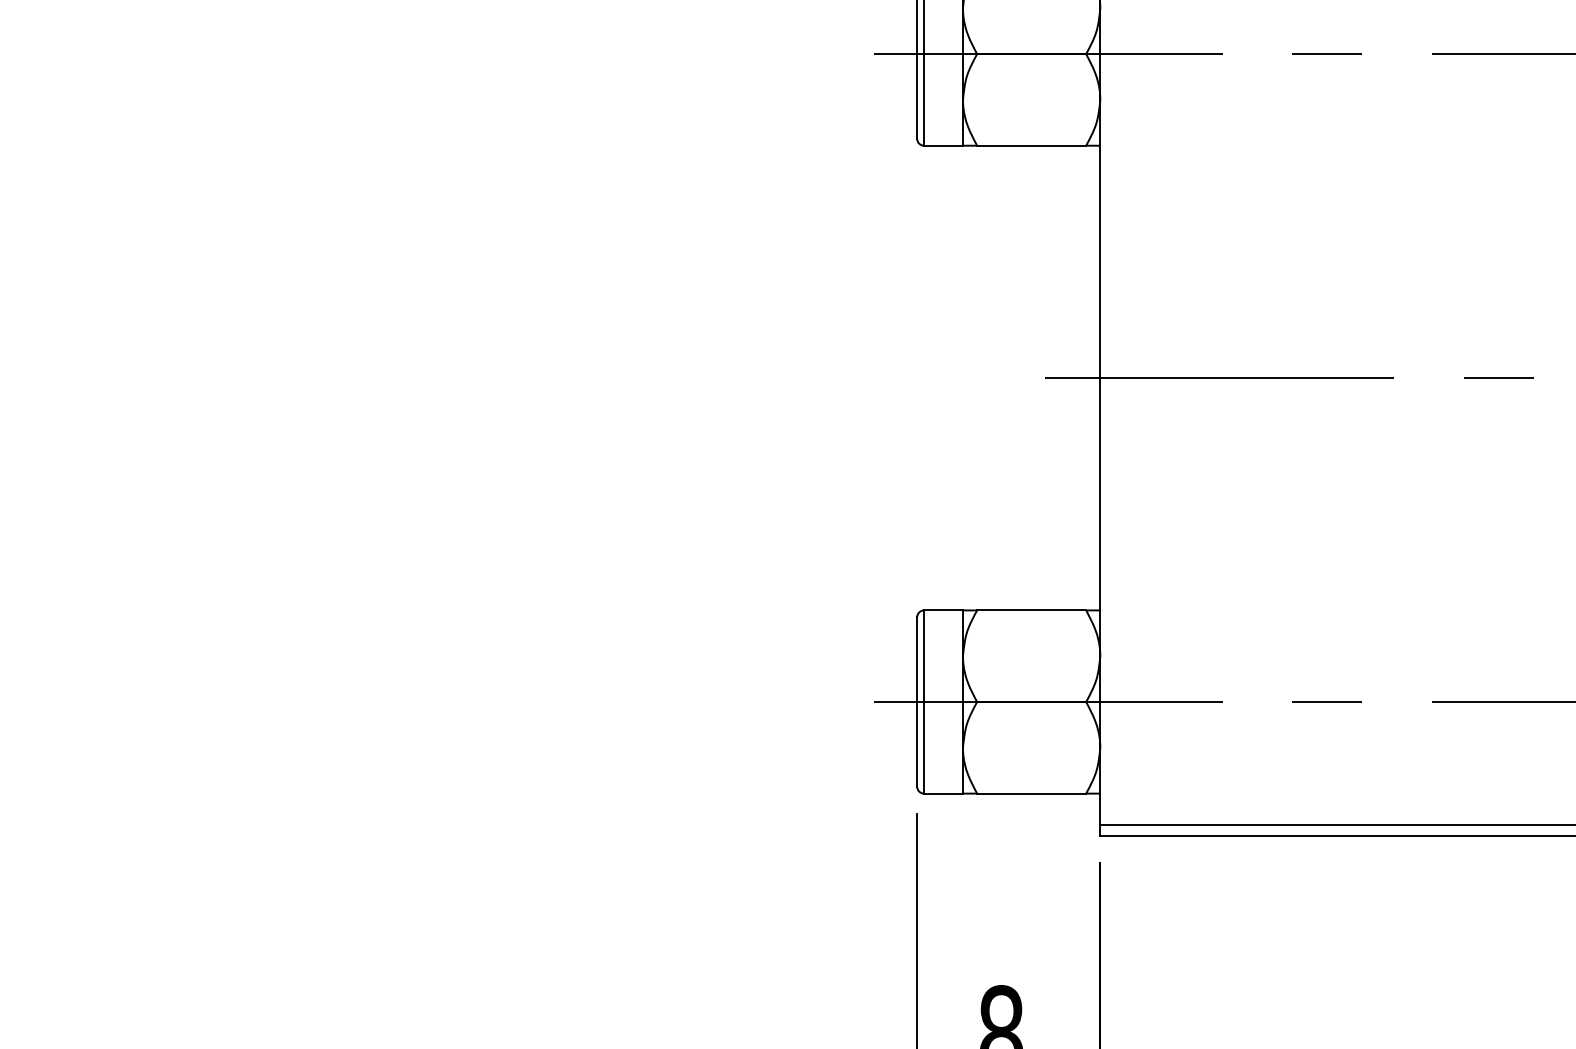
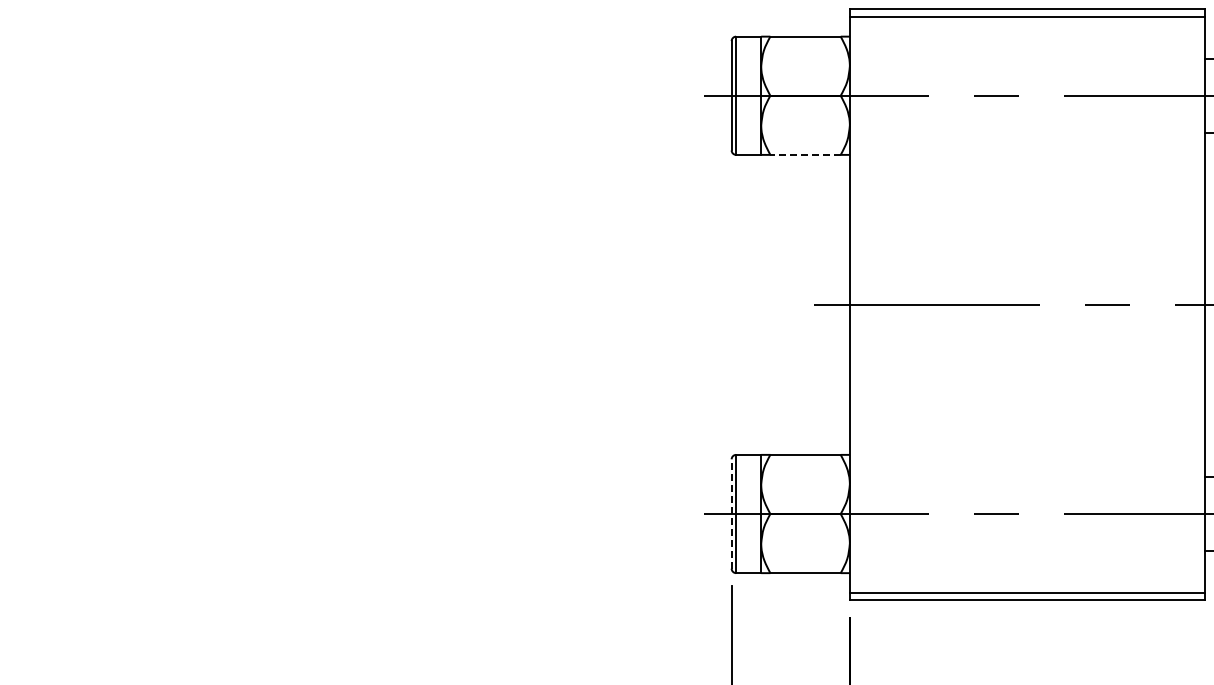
line: (1031, 145) -> (805, 154), solid -> dashed
line: (916, 702) -> (731, 514), solid -> dashed

